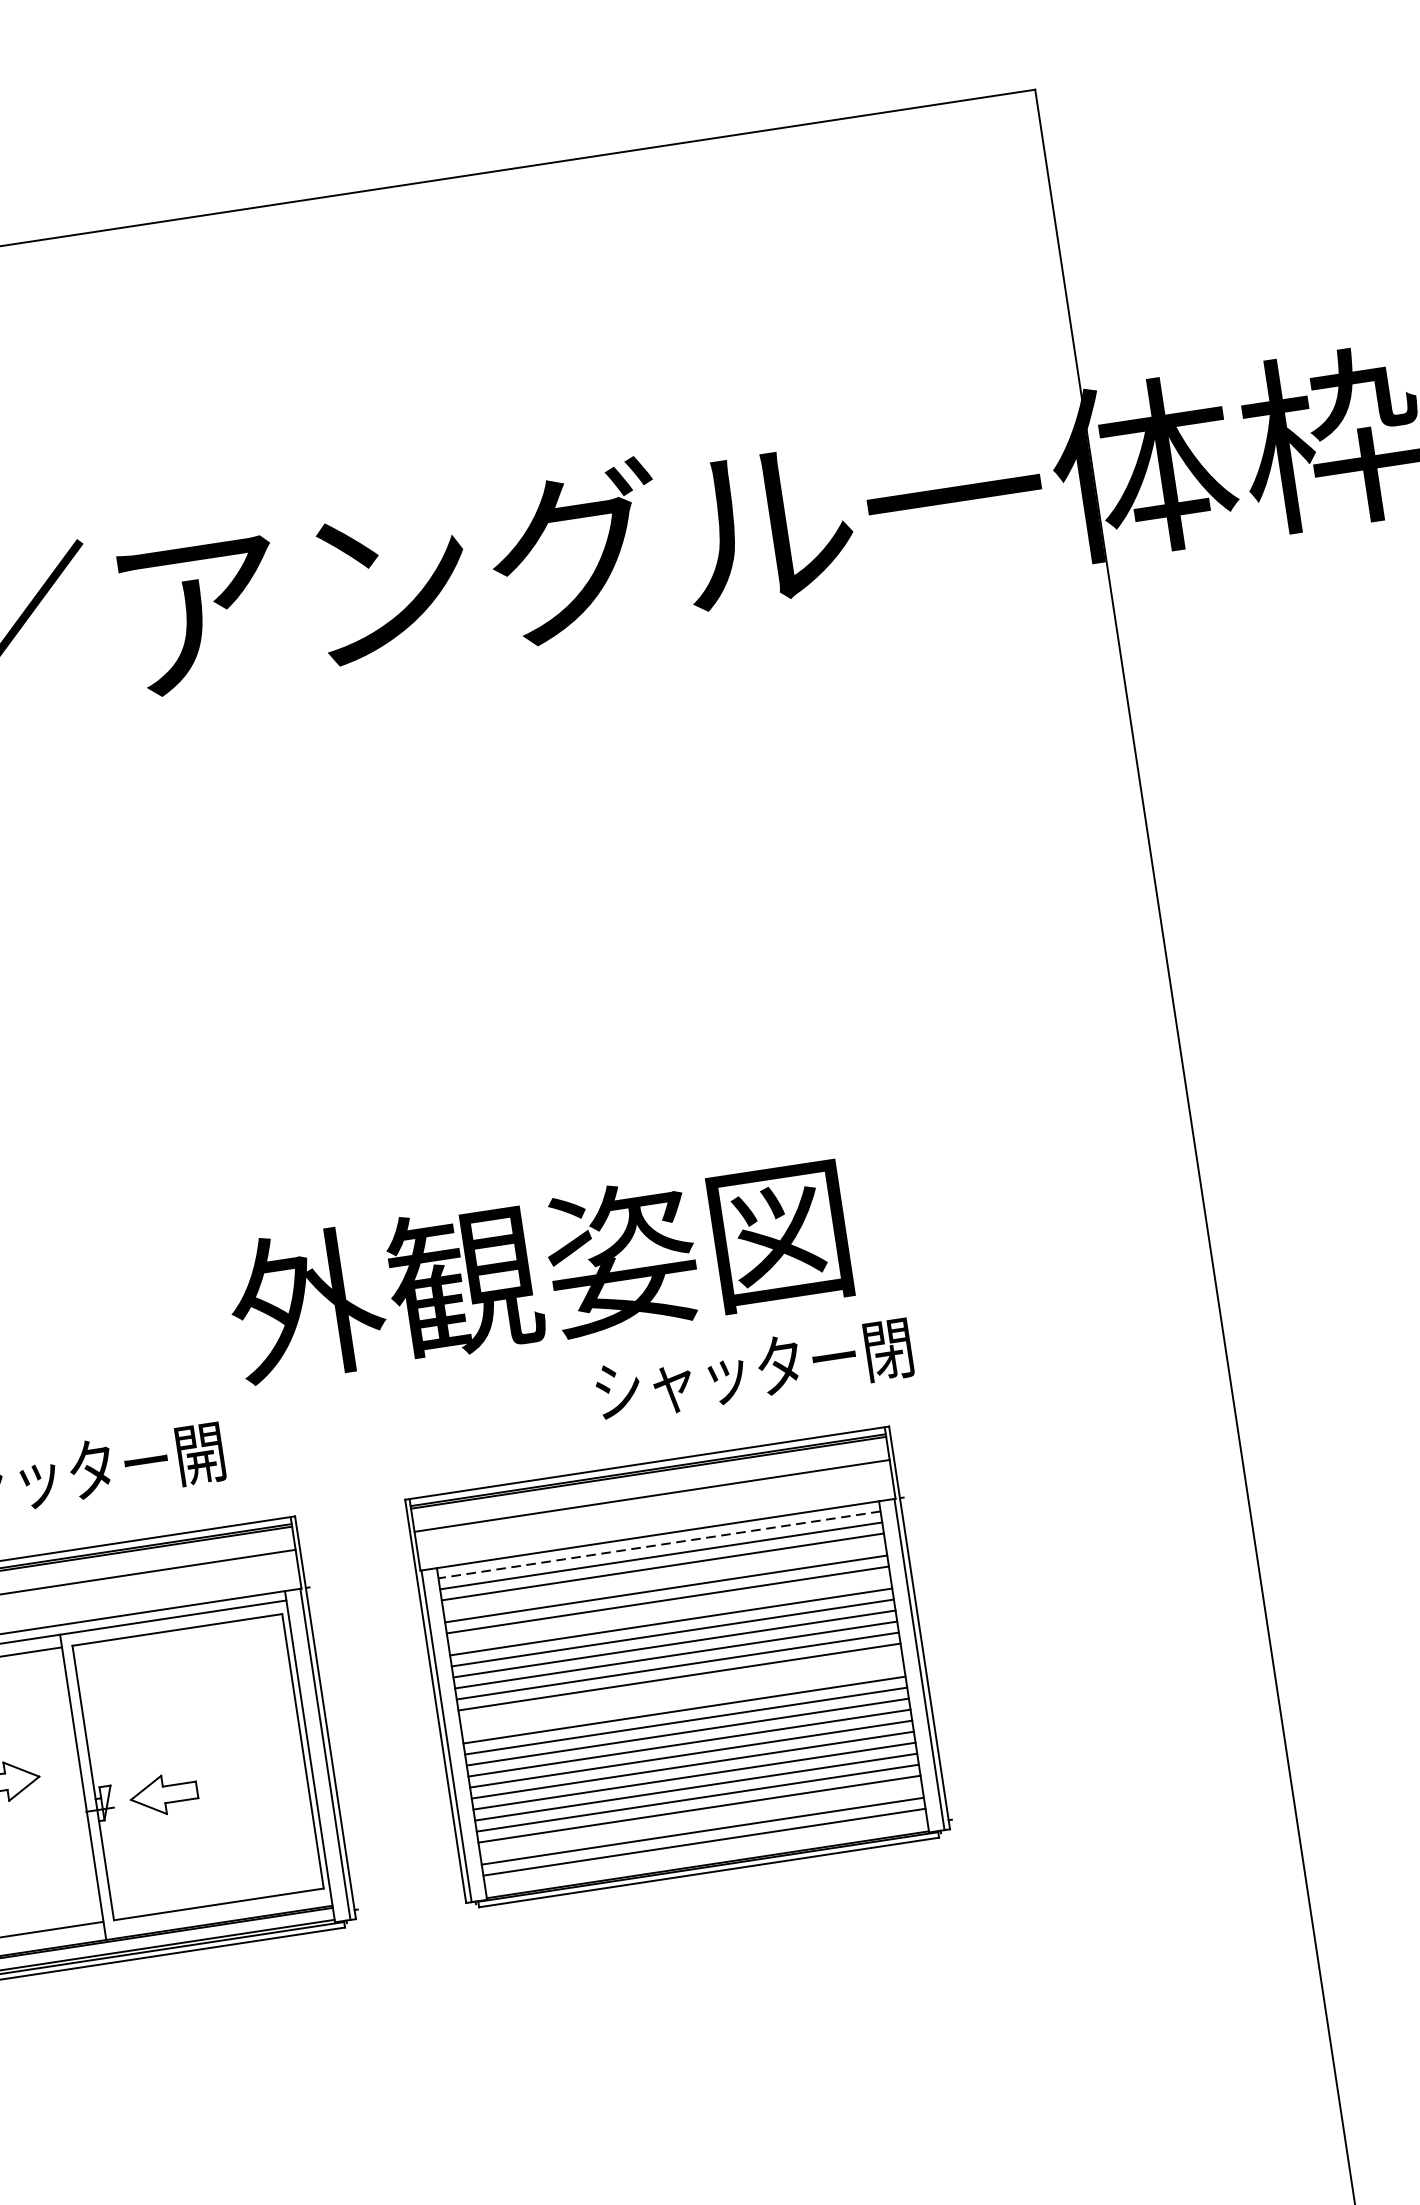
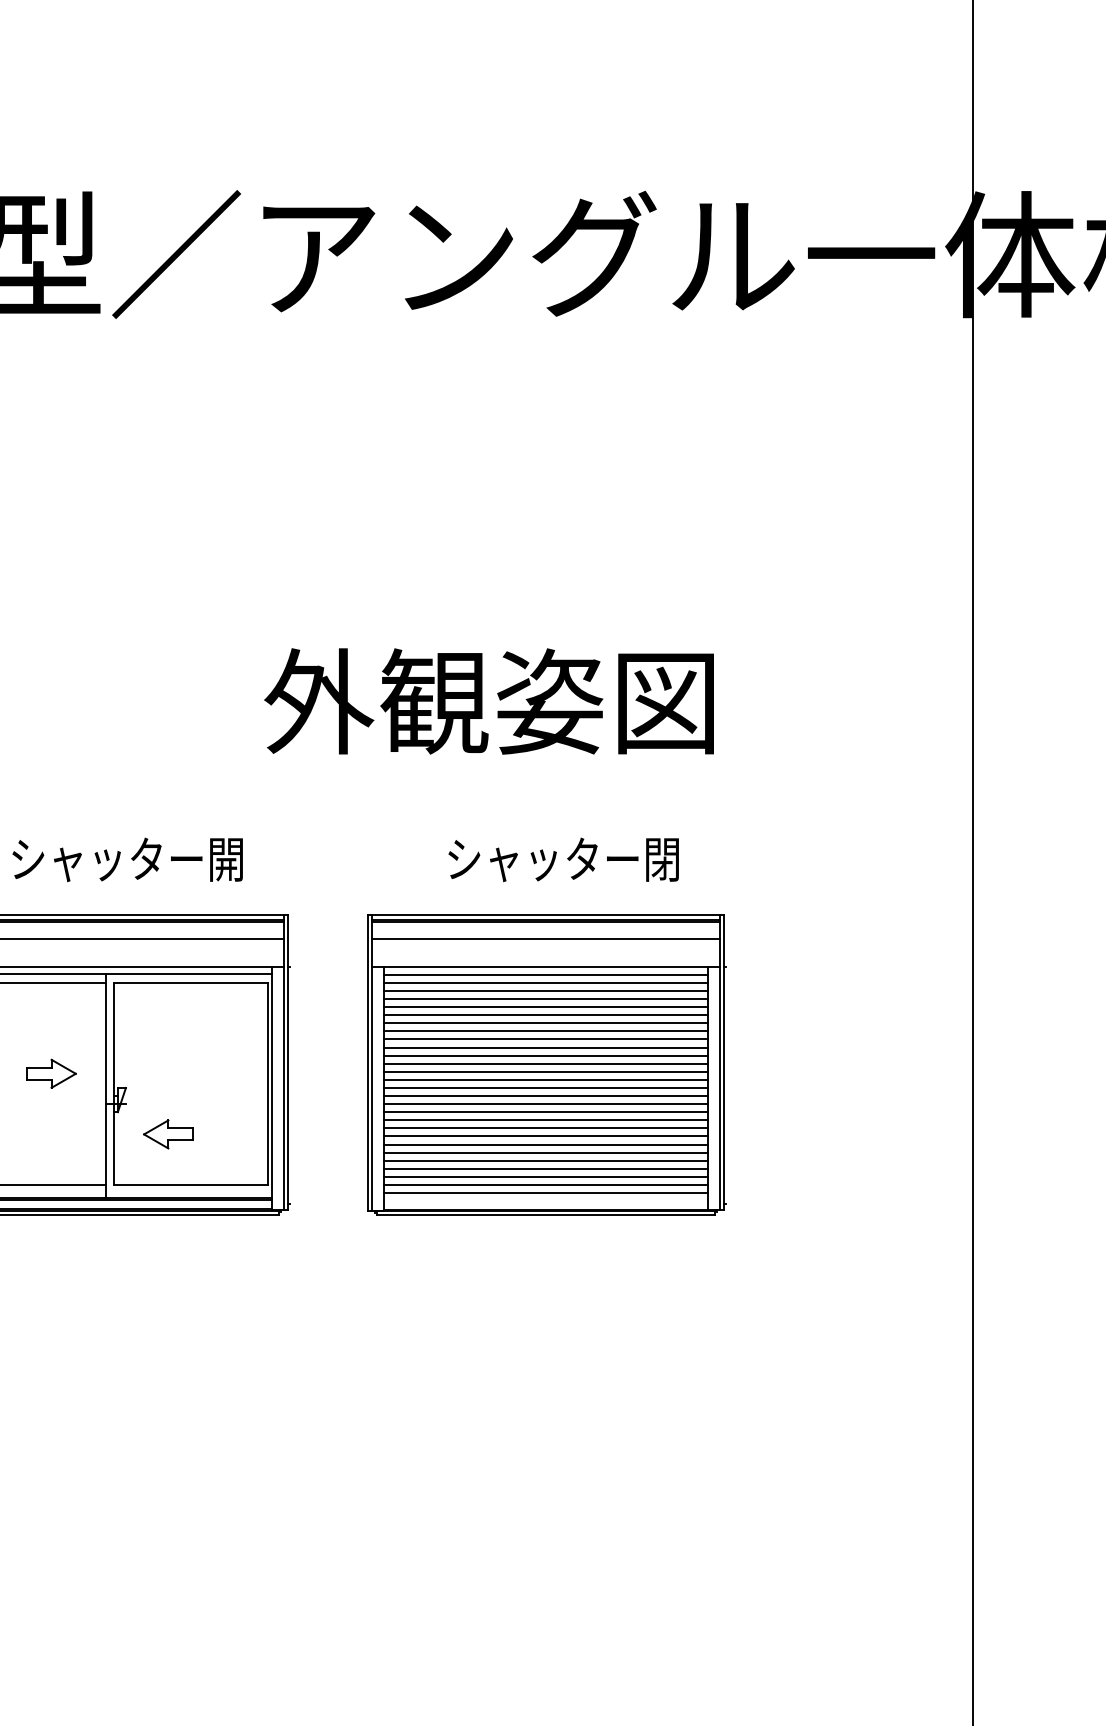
text: (537, 1270) -> (488, 701), moved
text: (753, 1369) -> (563, 859), moved
line: (658, 1544) -> (545, 974), dashed -> solid
line: (663, 1578) -> (545, 999), added
line: (668, 1611) -> (545, 1023), added
line: (680, 1687) -> (545, 1079), added
line: (682, 1698) -> (545, 1087), added
part: (164, 1794) -> (168, 1134), moved
line: (700, 1819) -> (545, 1176), added

